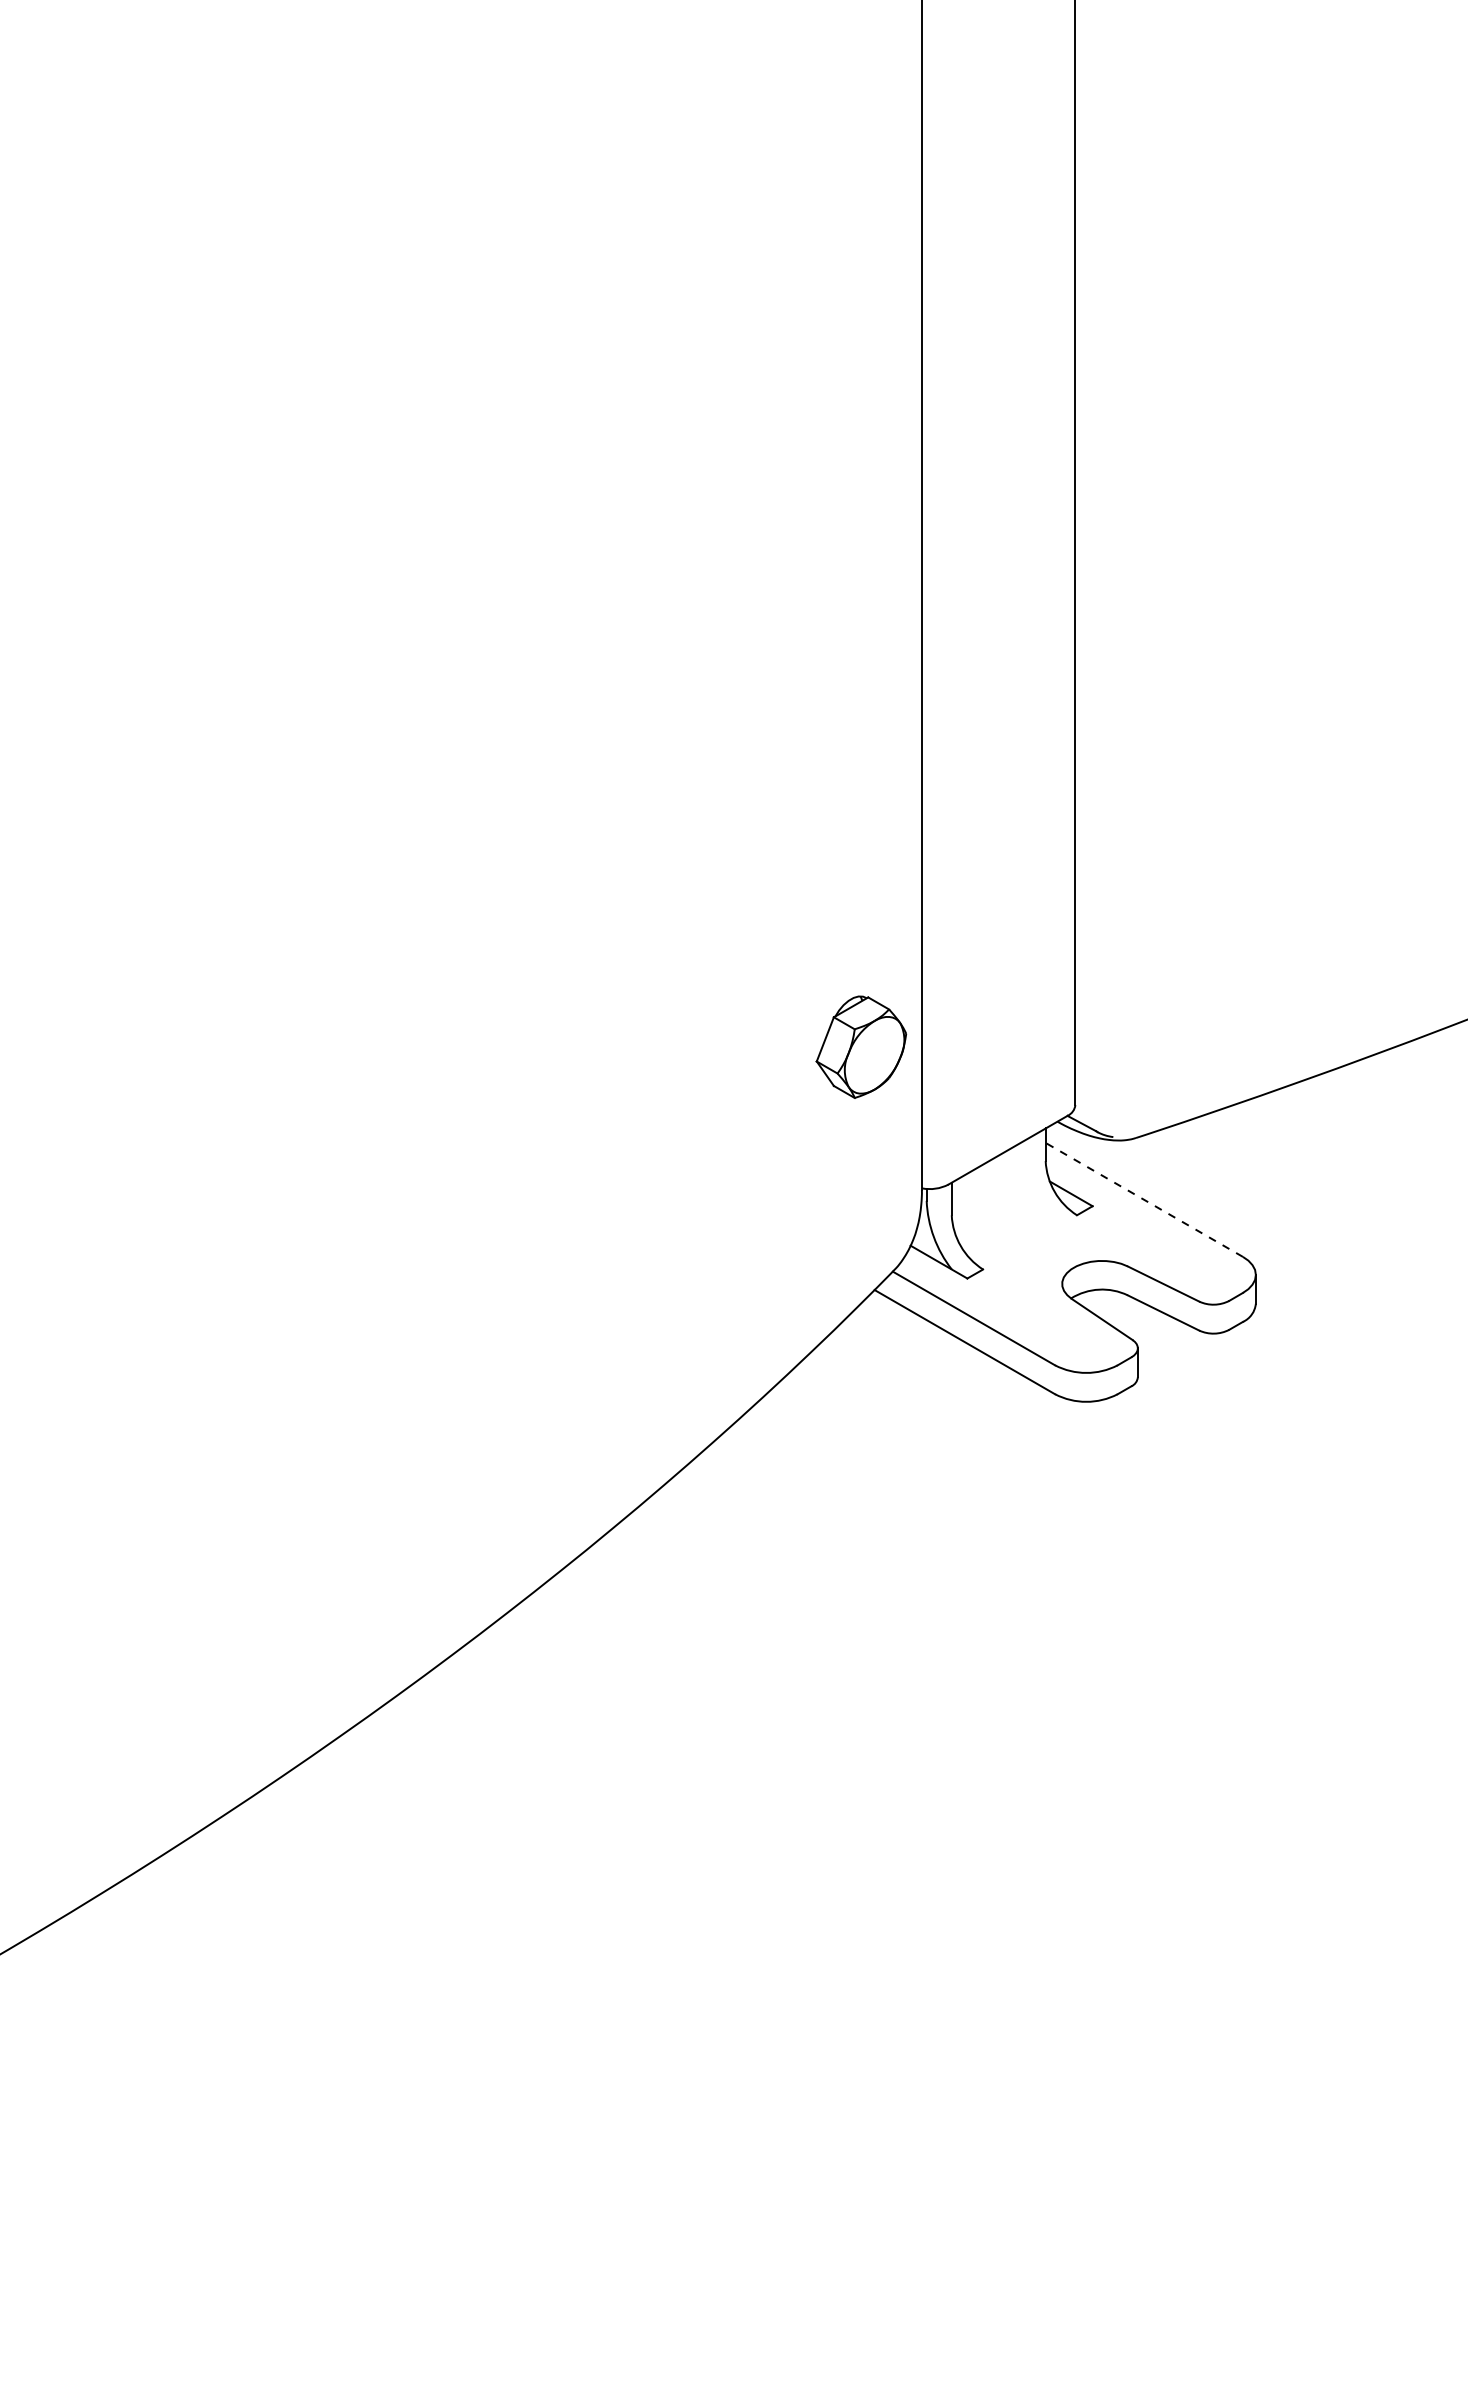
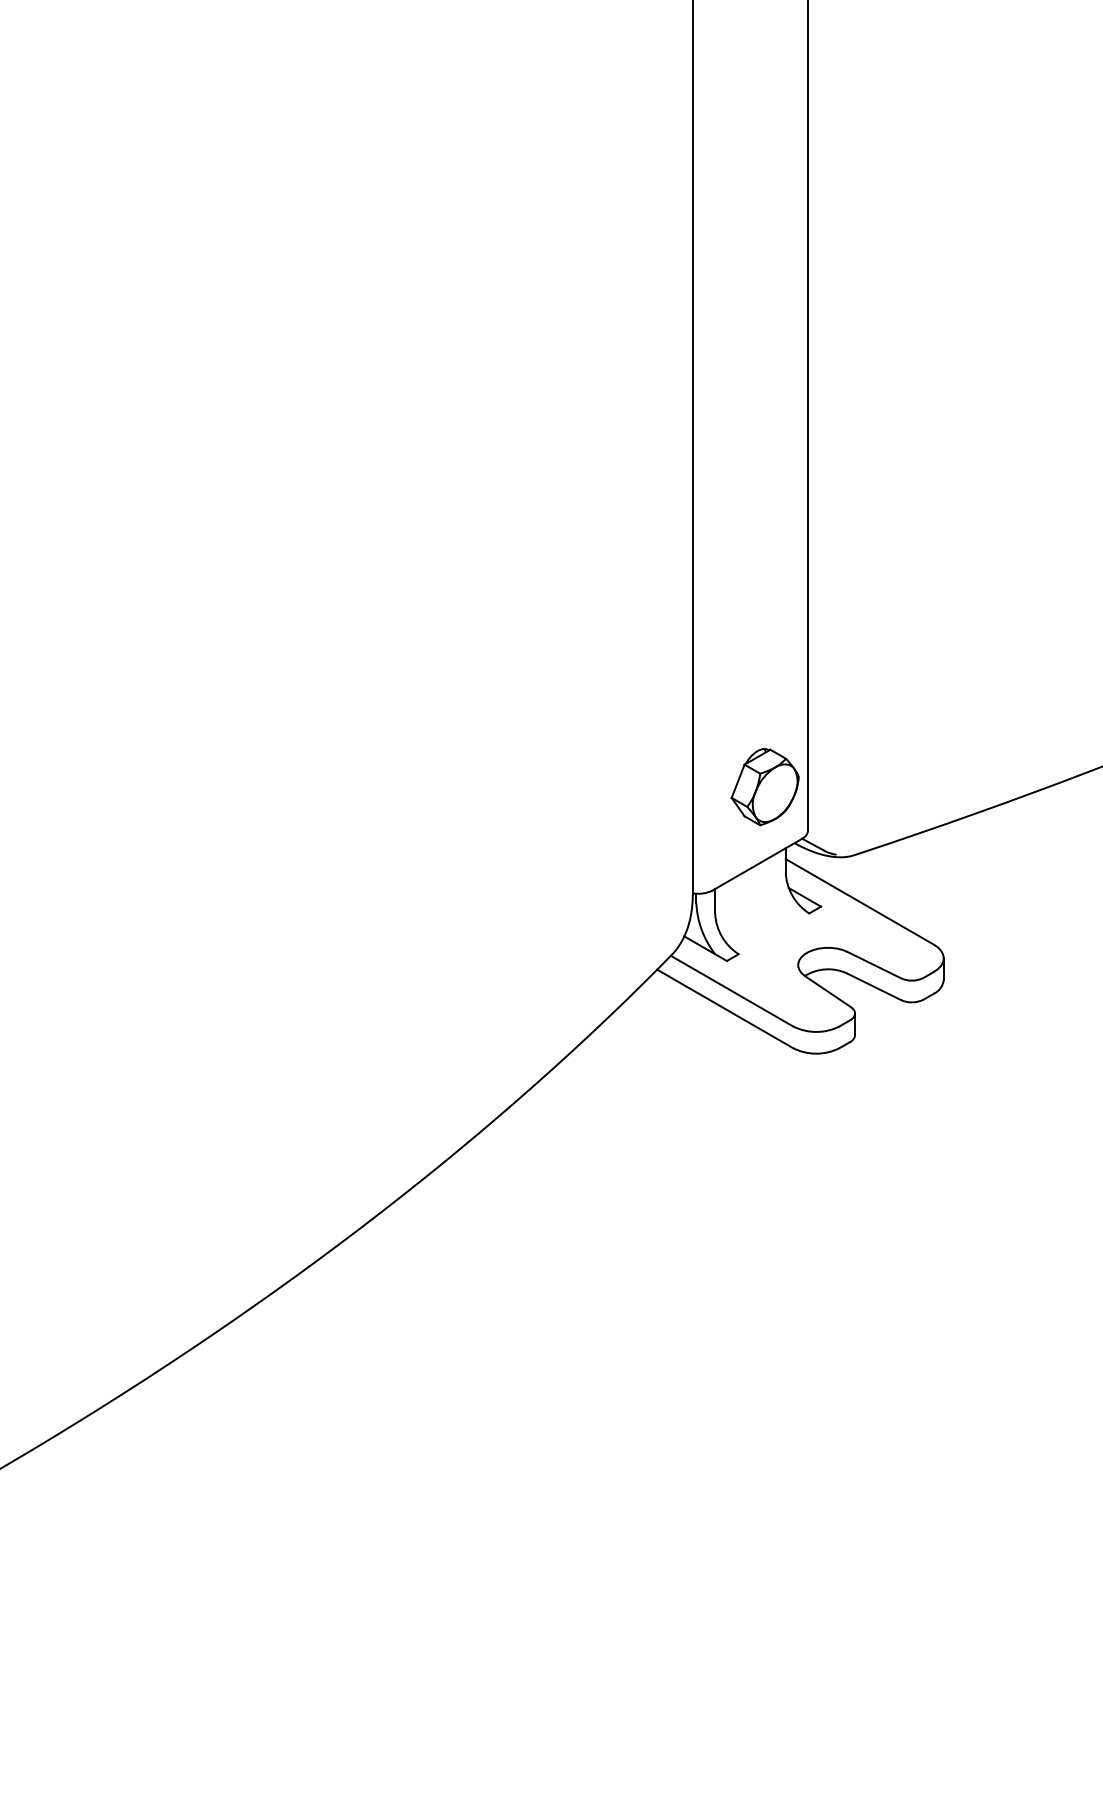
part: (861, 1046) -> (765, 786), moved
line: (1144, 1199) -> (860, 901), dashed -> solid

